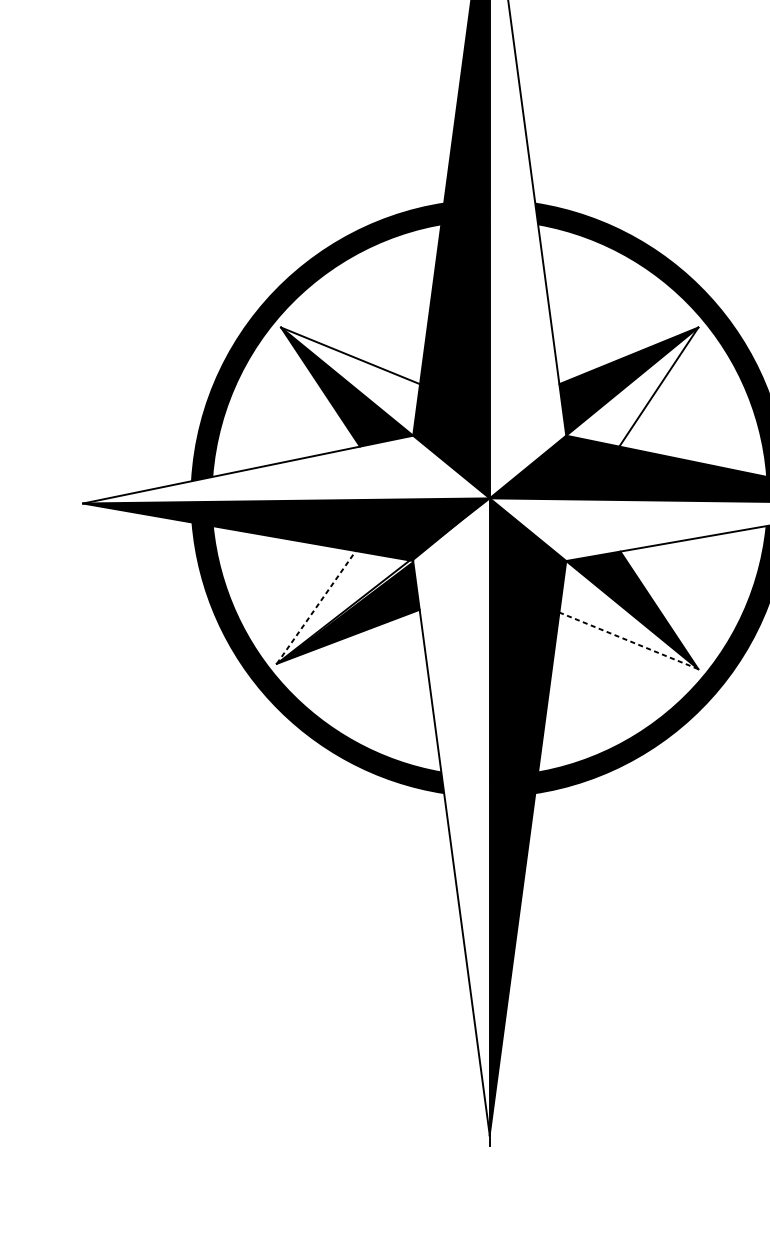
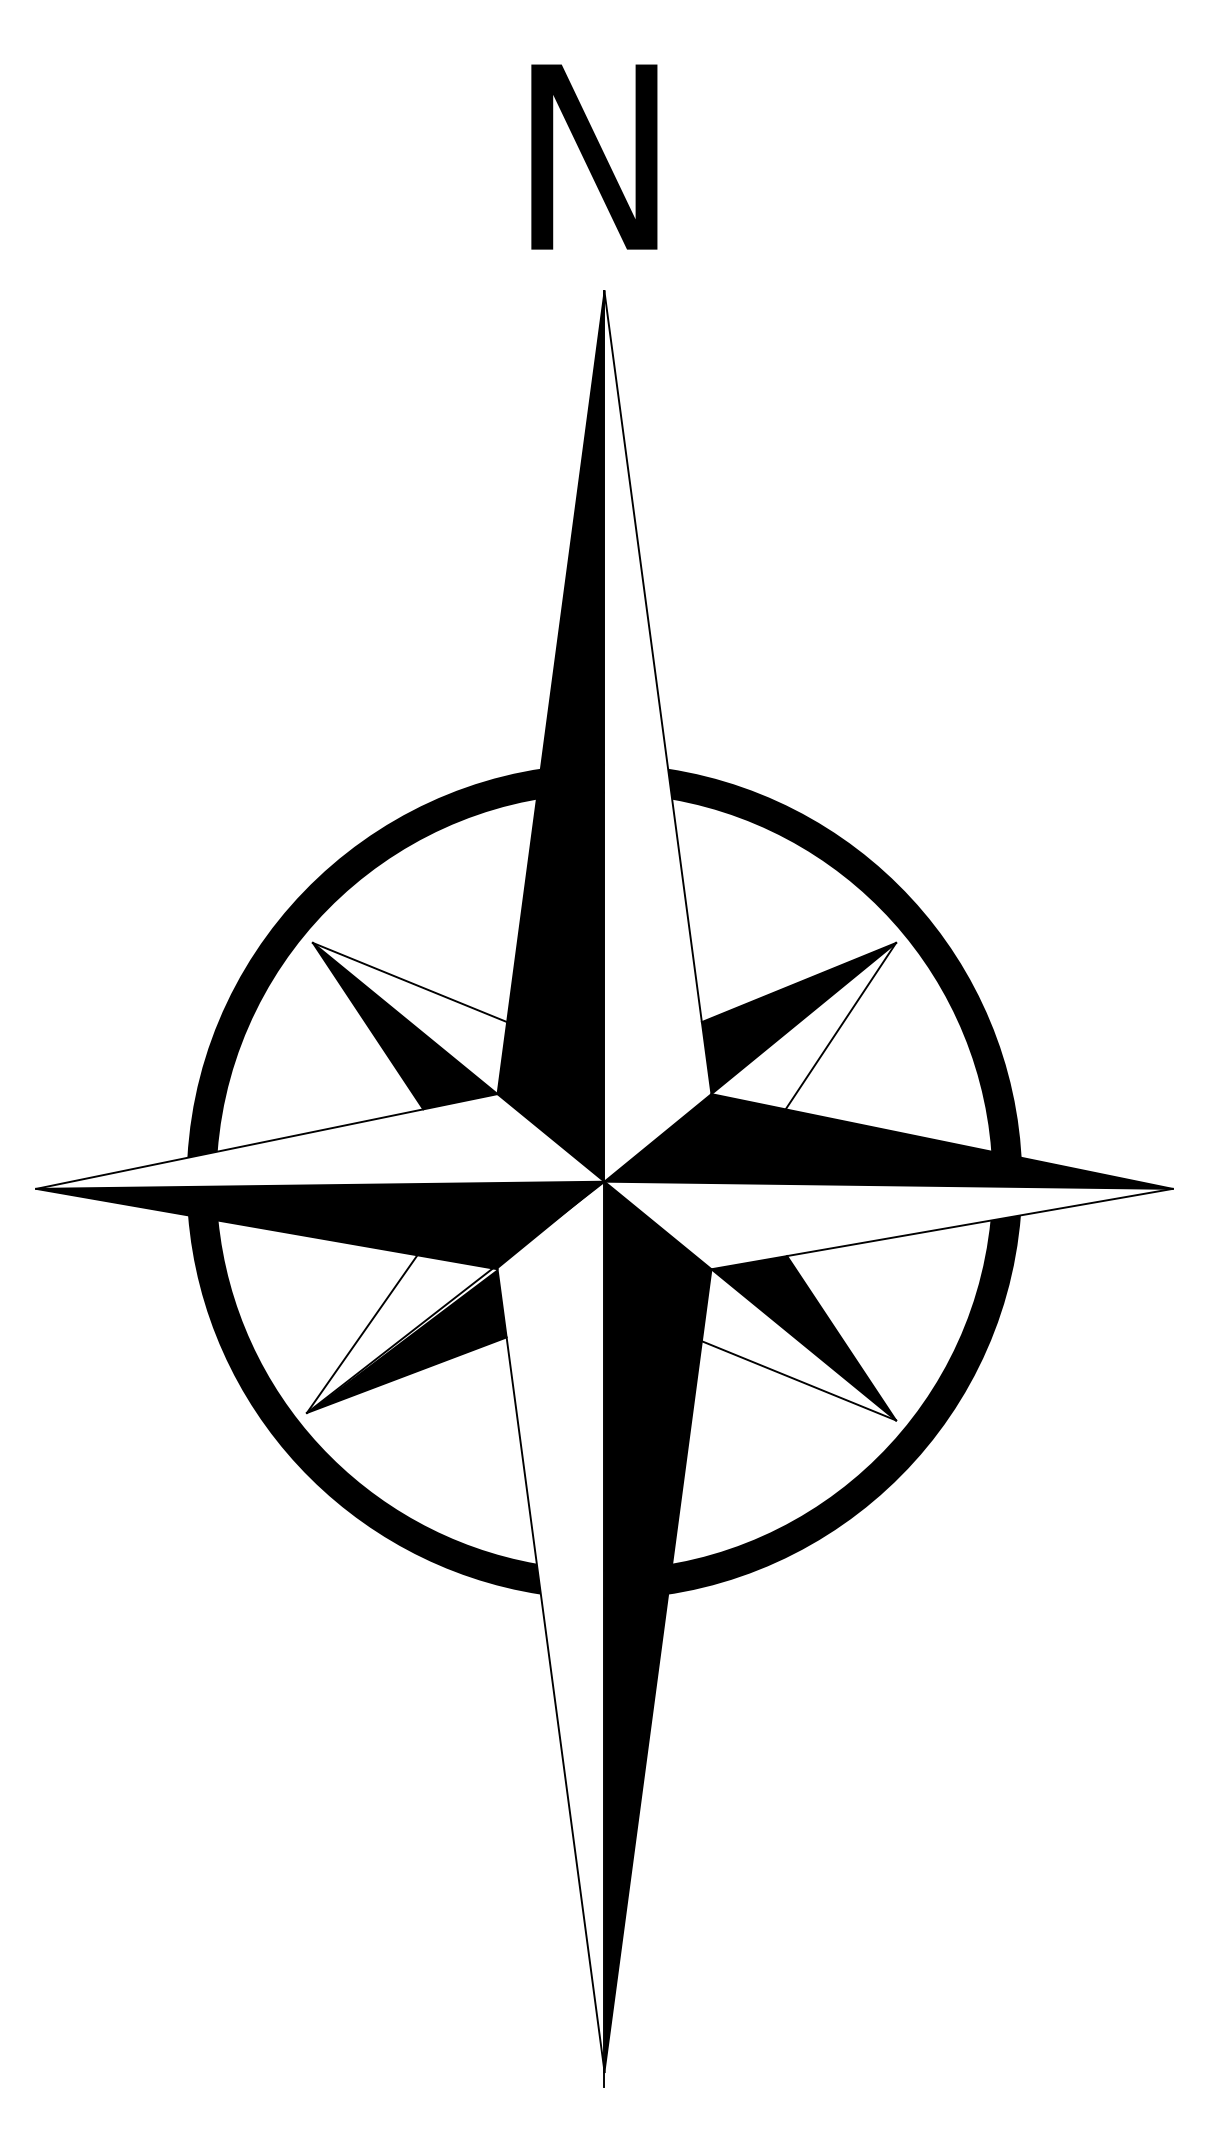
line: (316, 606) -> (362, 1333), dashed -> solid
line: (628, 640) -> (798, 1380), dashed -> solid

